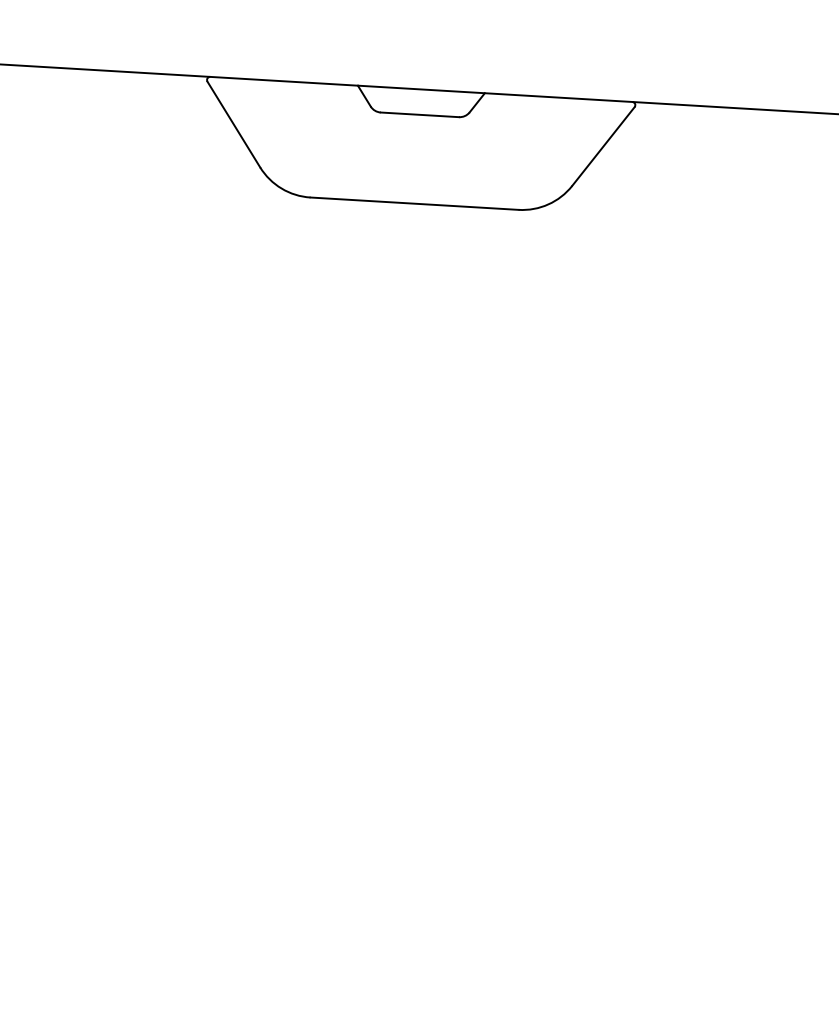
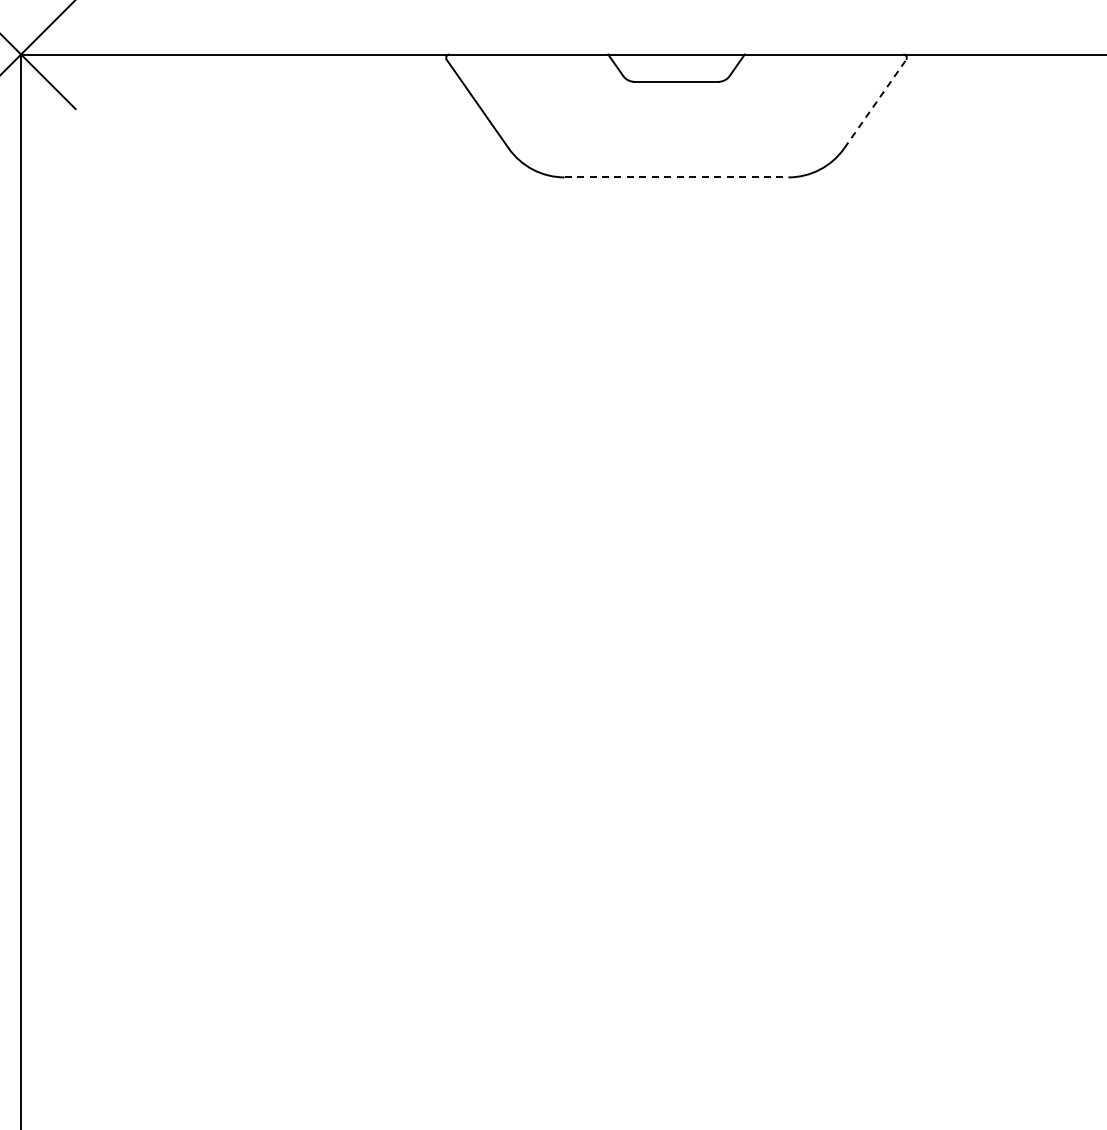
line: (603, 146) -> (875, 104), solid -> dashed
line: (414, 203) -> (676, 177), solid -> dashed

